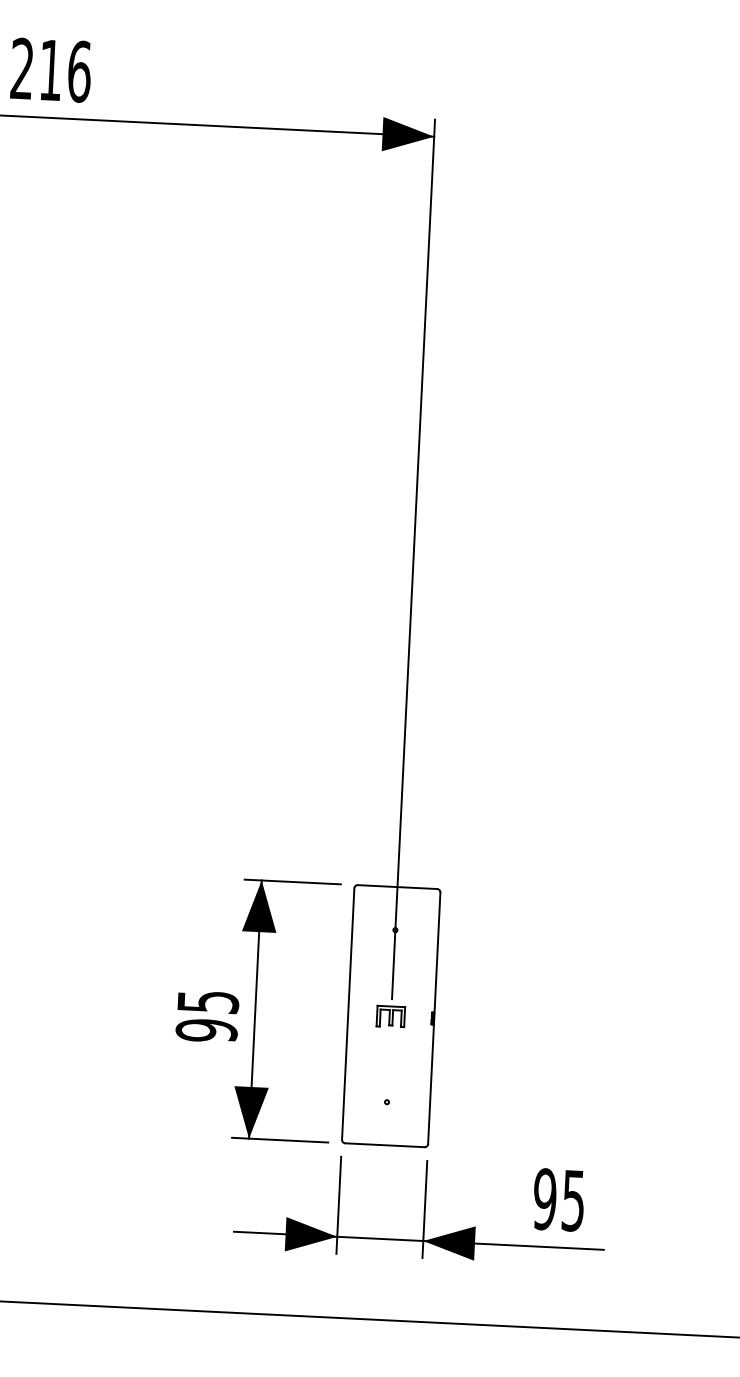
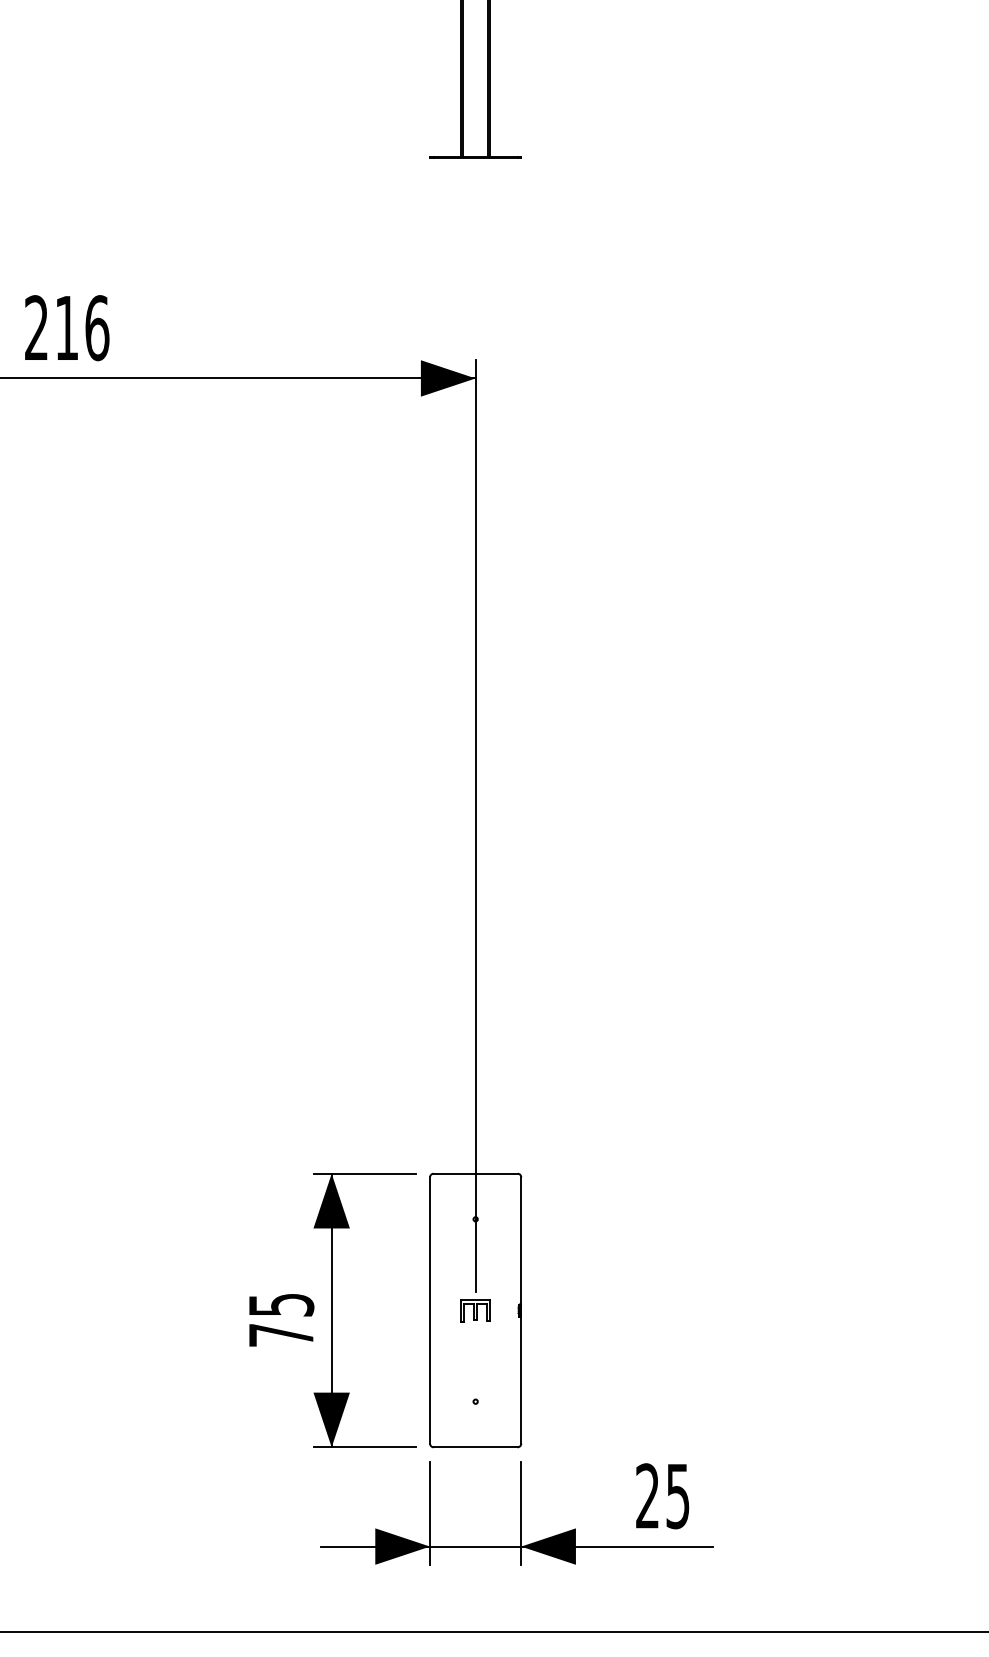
text: (206, 1030) -> (281, 1335), 95 -> 75
text: (544, 1199) -> (647, 1496), 95 -> 25

